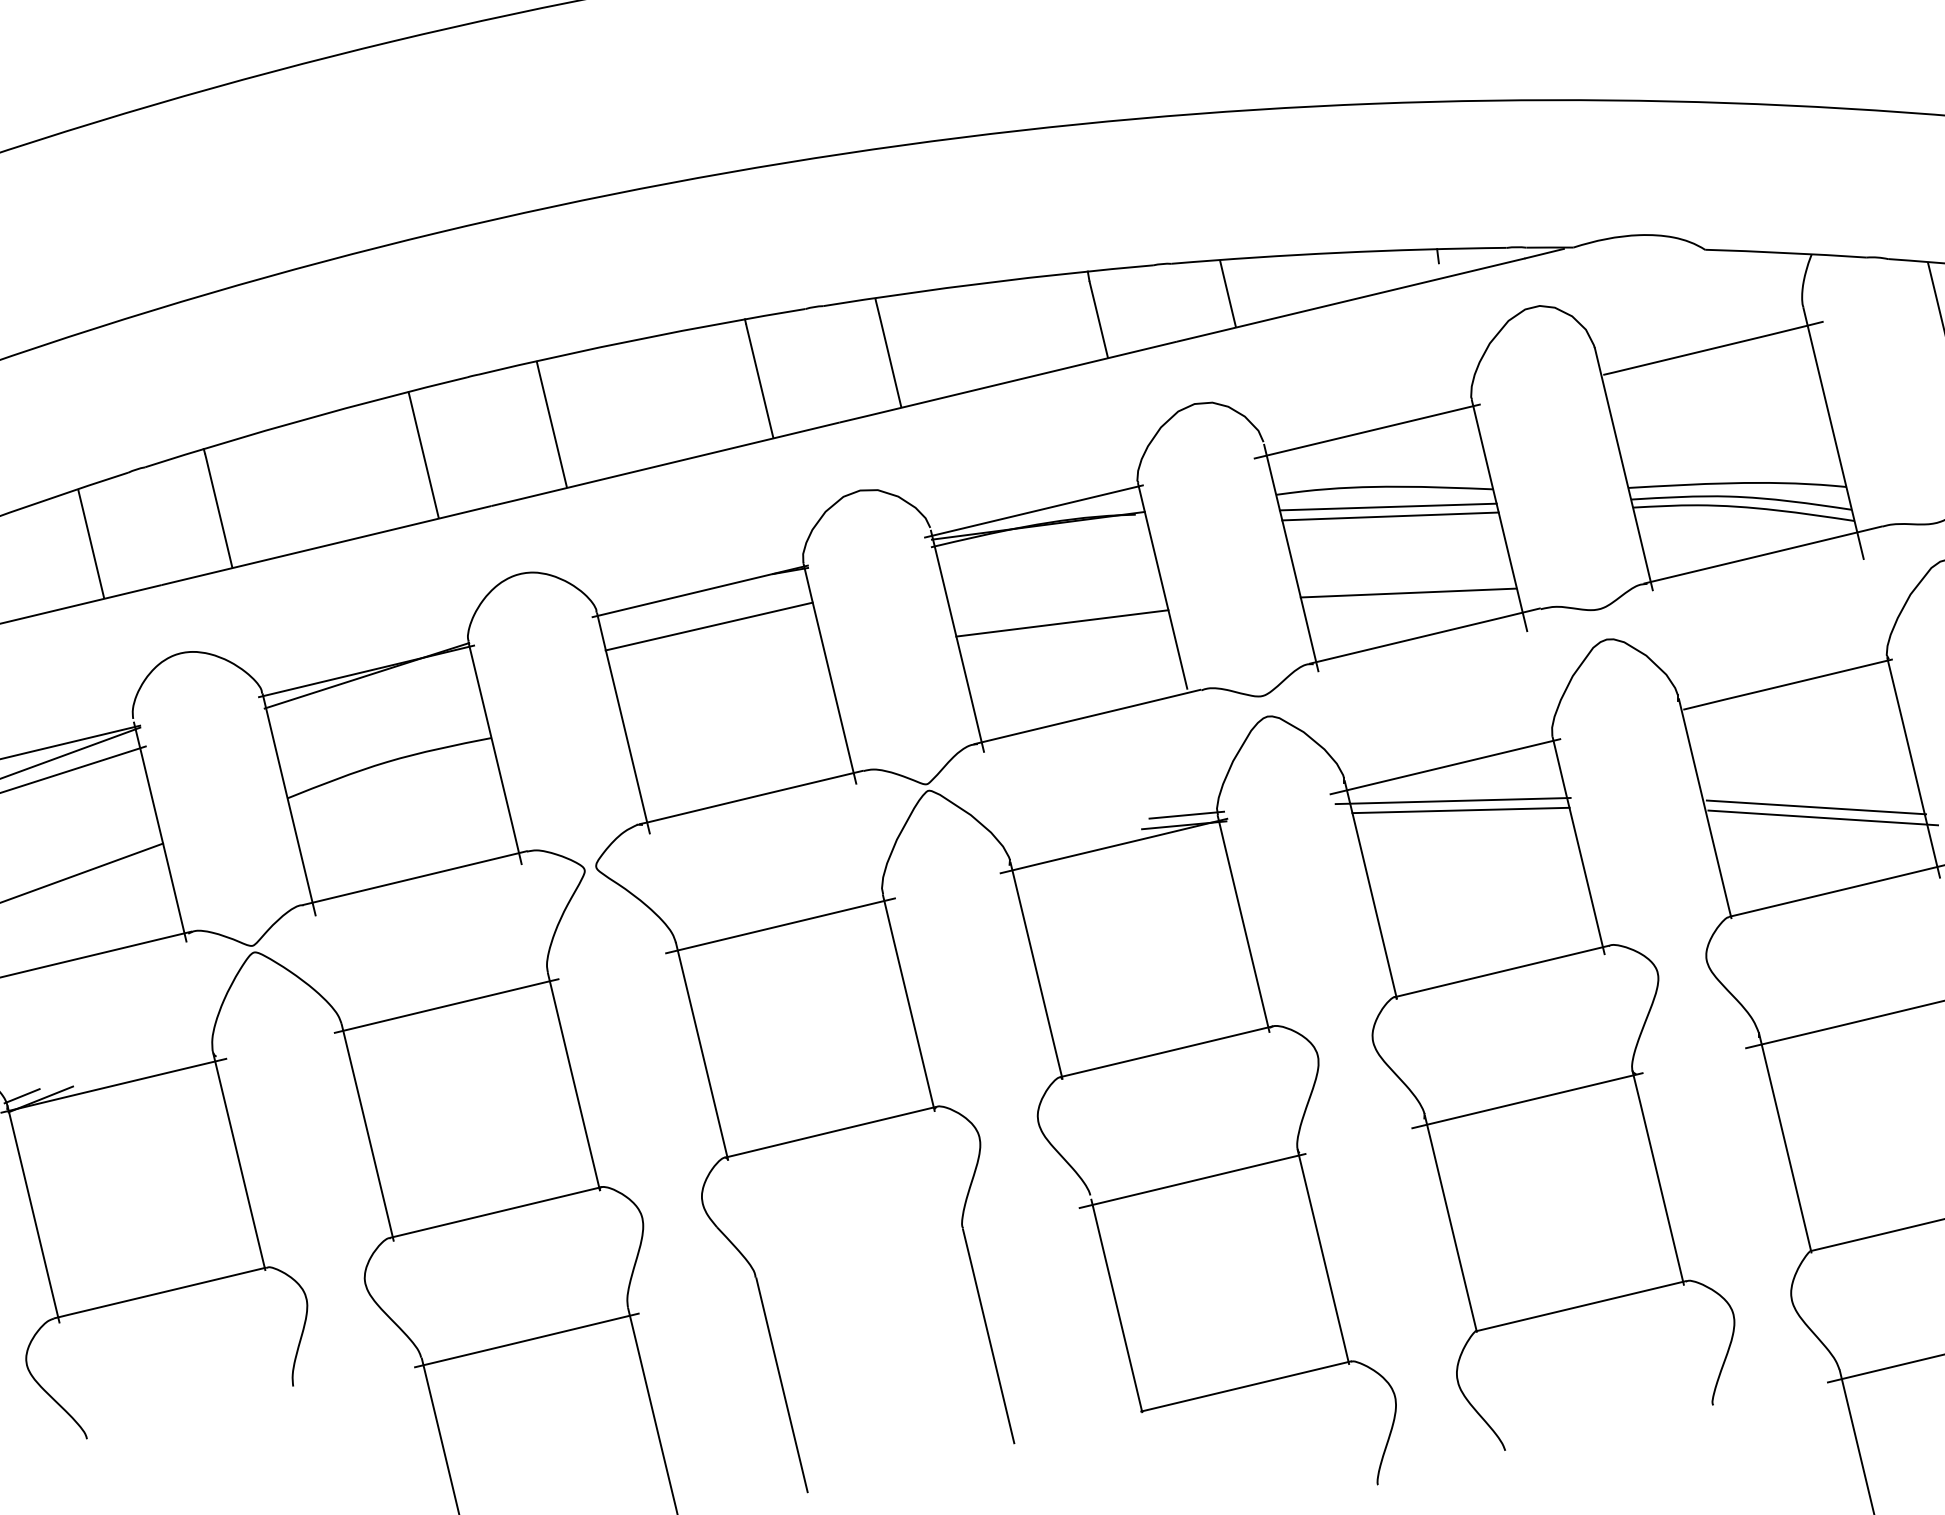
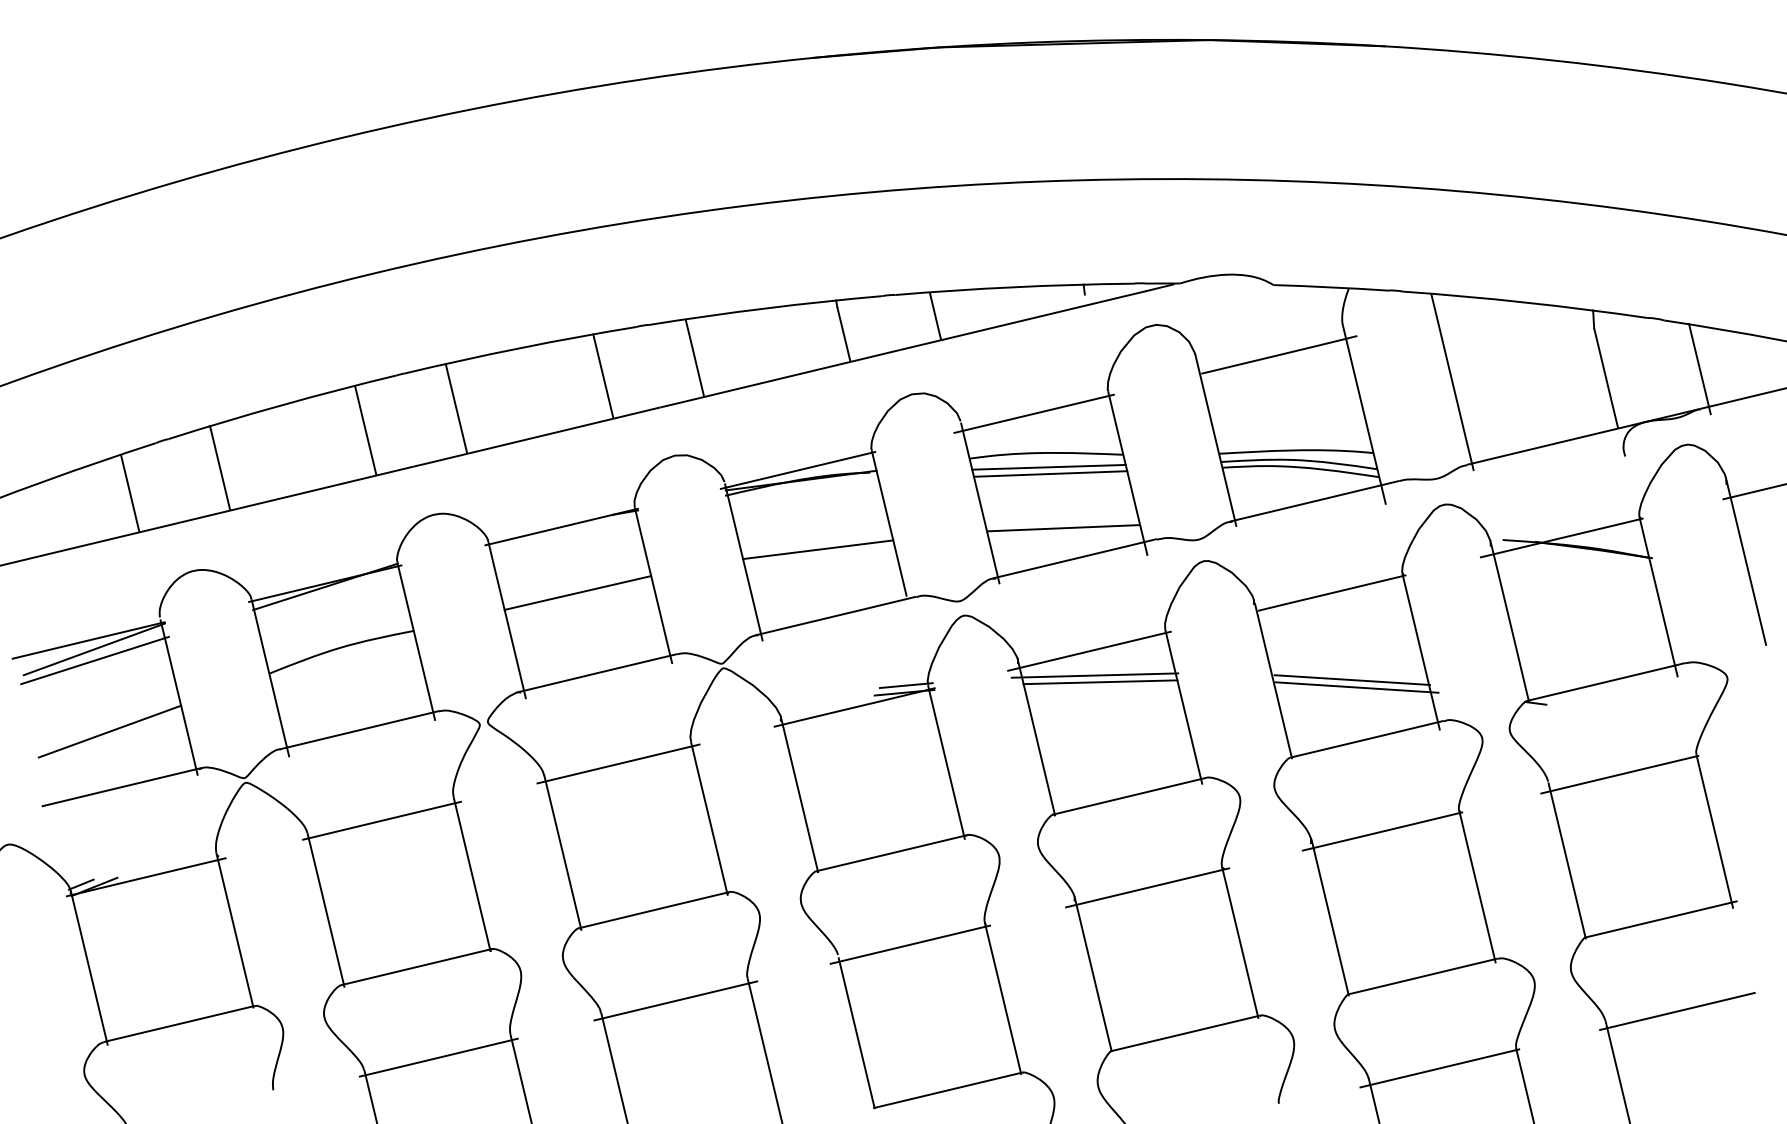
line: (708, 625) -> (577, 592), moved
line: (860, 1259) -> (675, 1000), added

